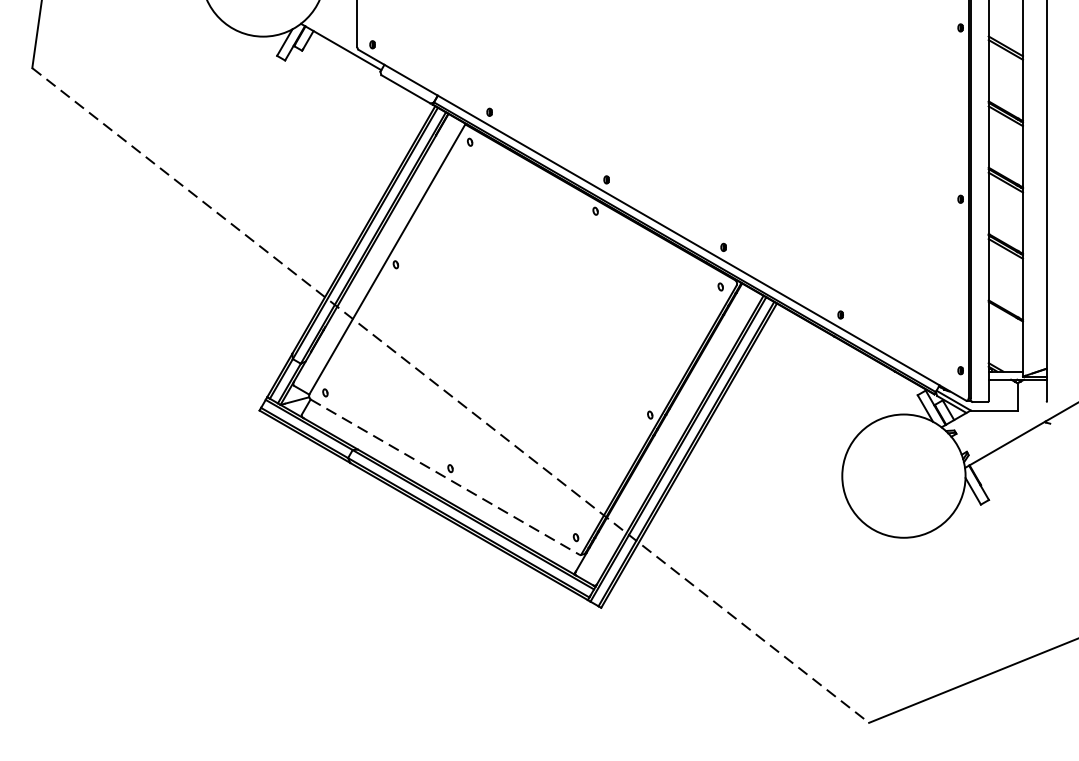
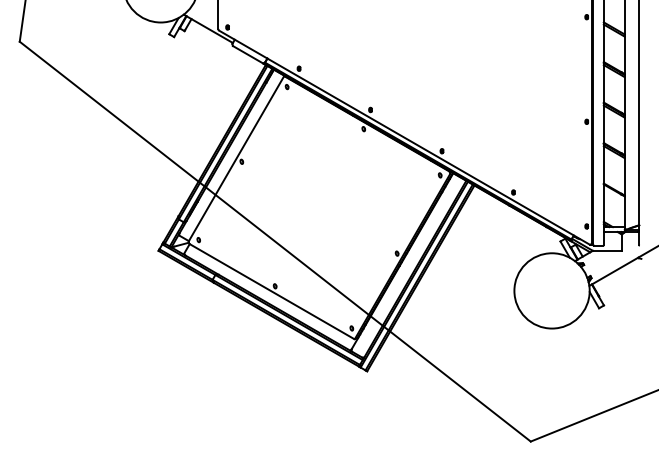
line: (451, 395) -> (275, 241), dashed -> solid
line: (444, 477) -> (271, 291), dashed -> solid

